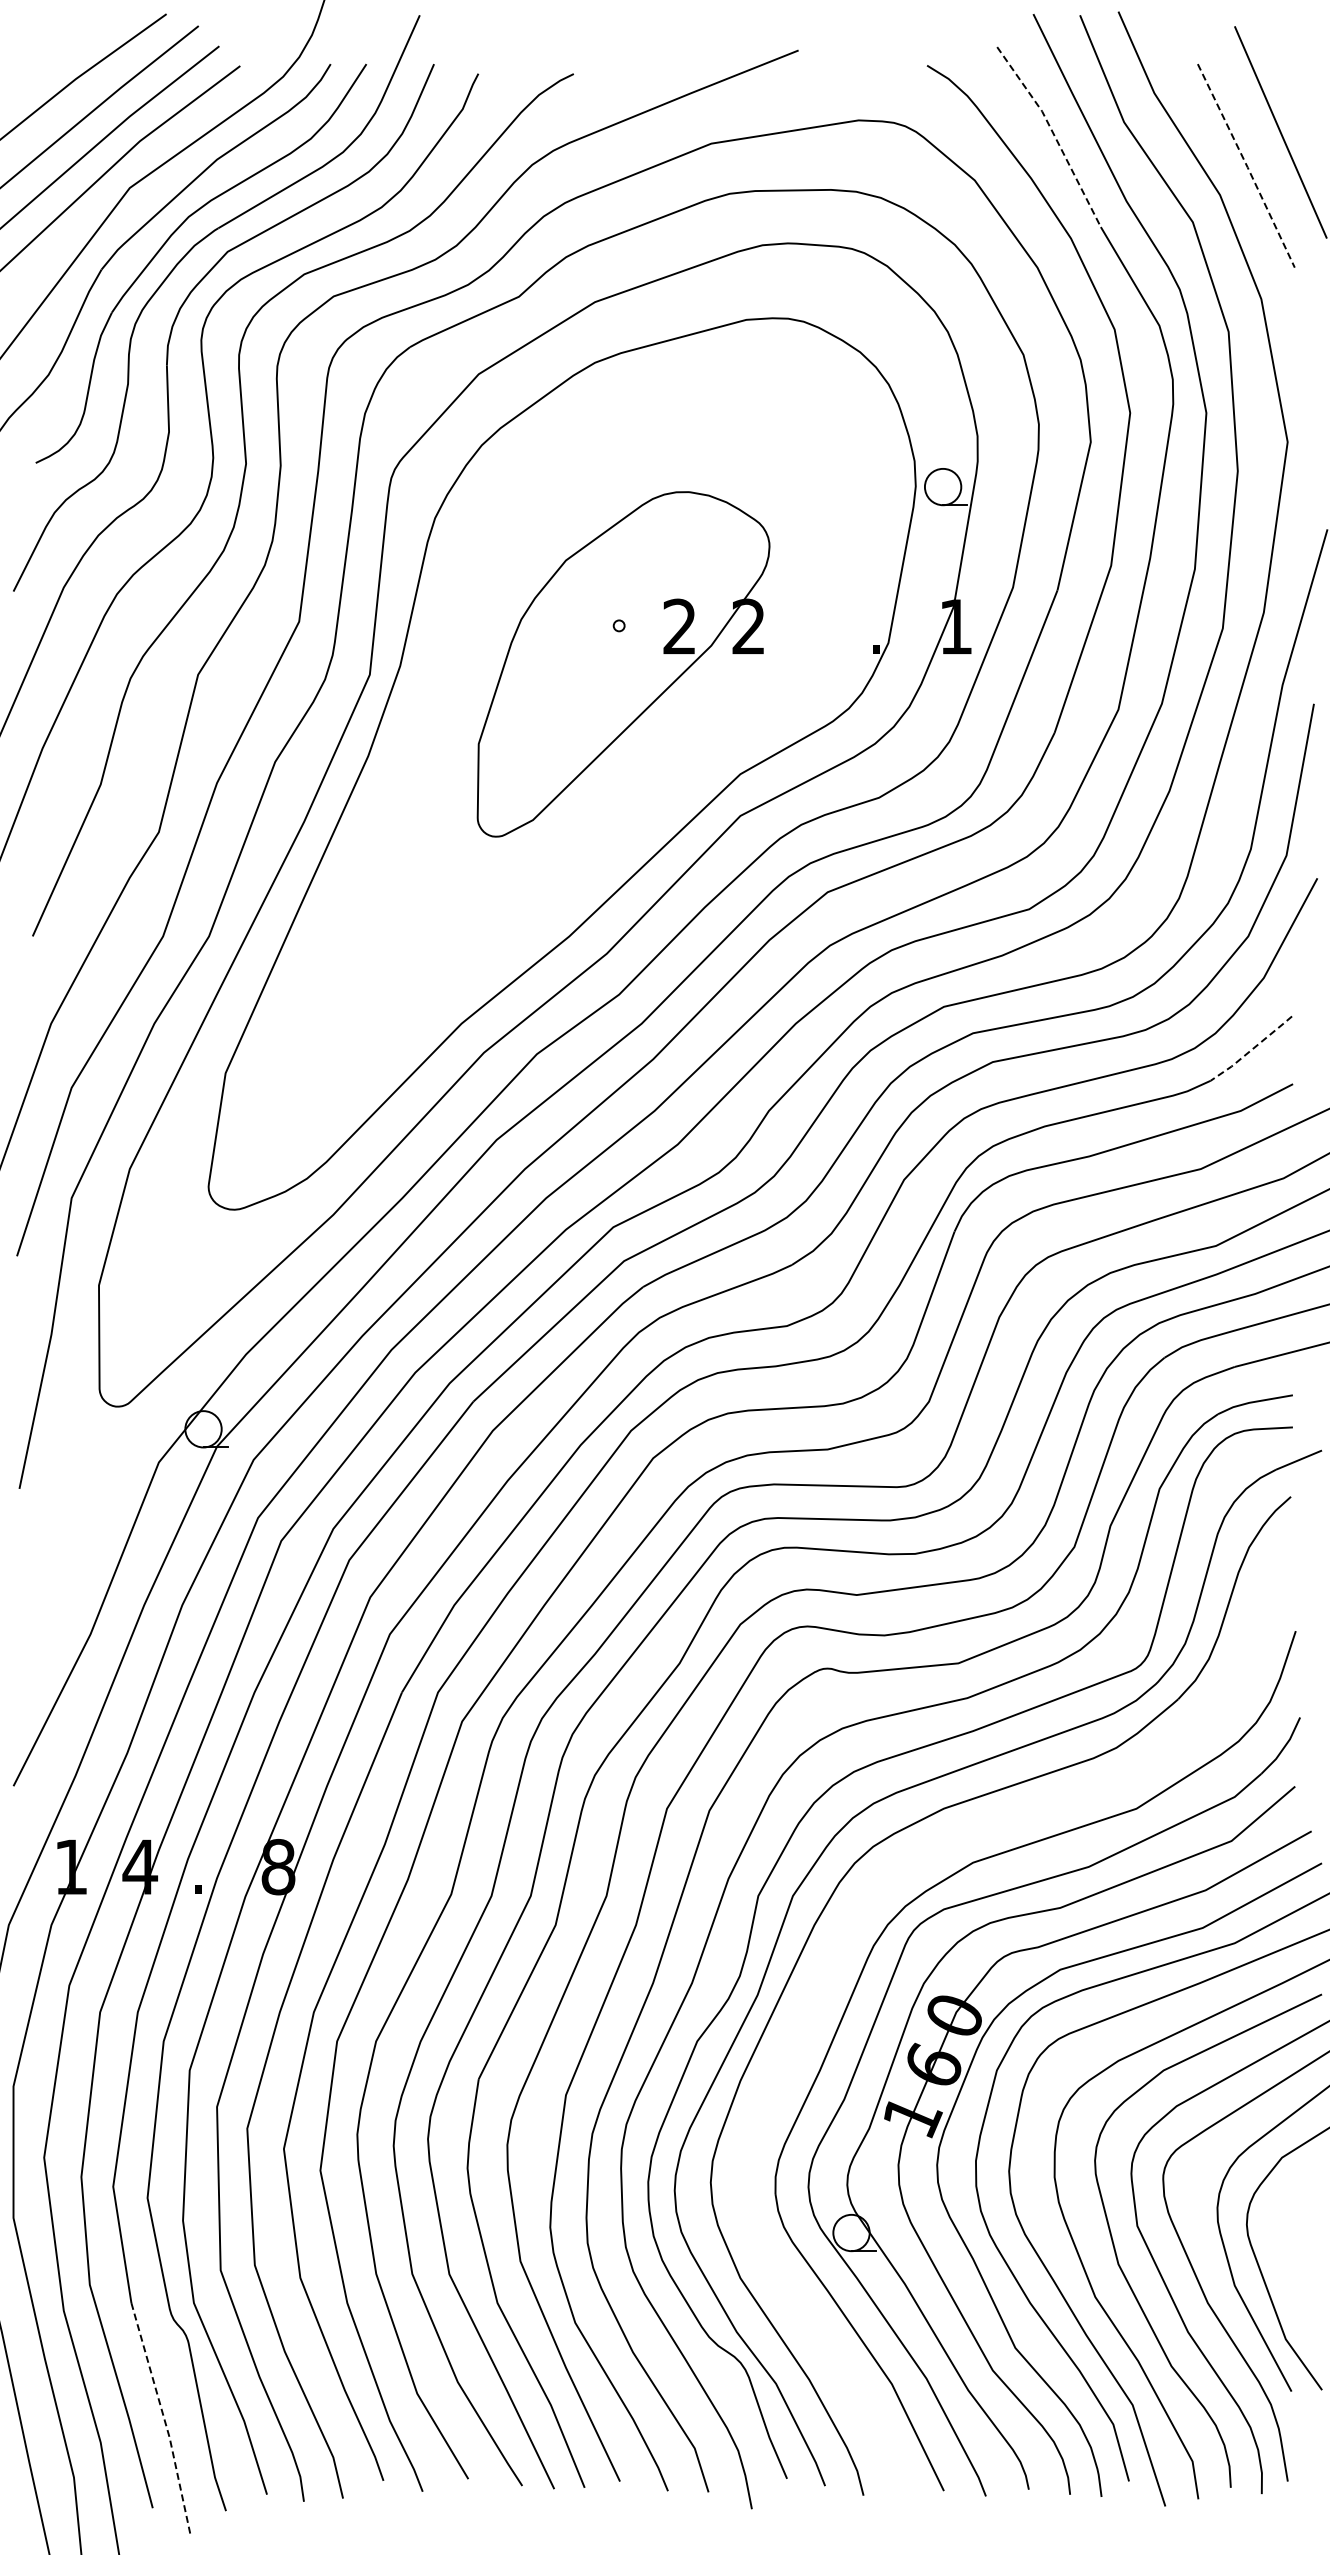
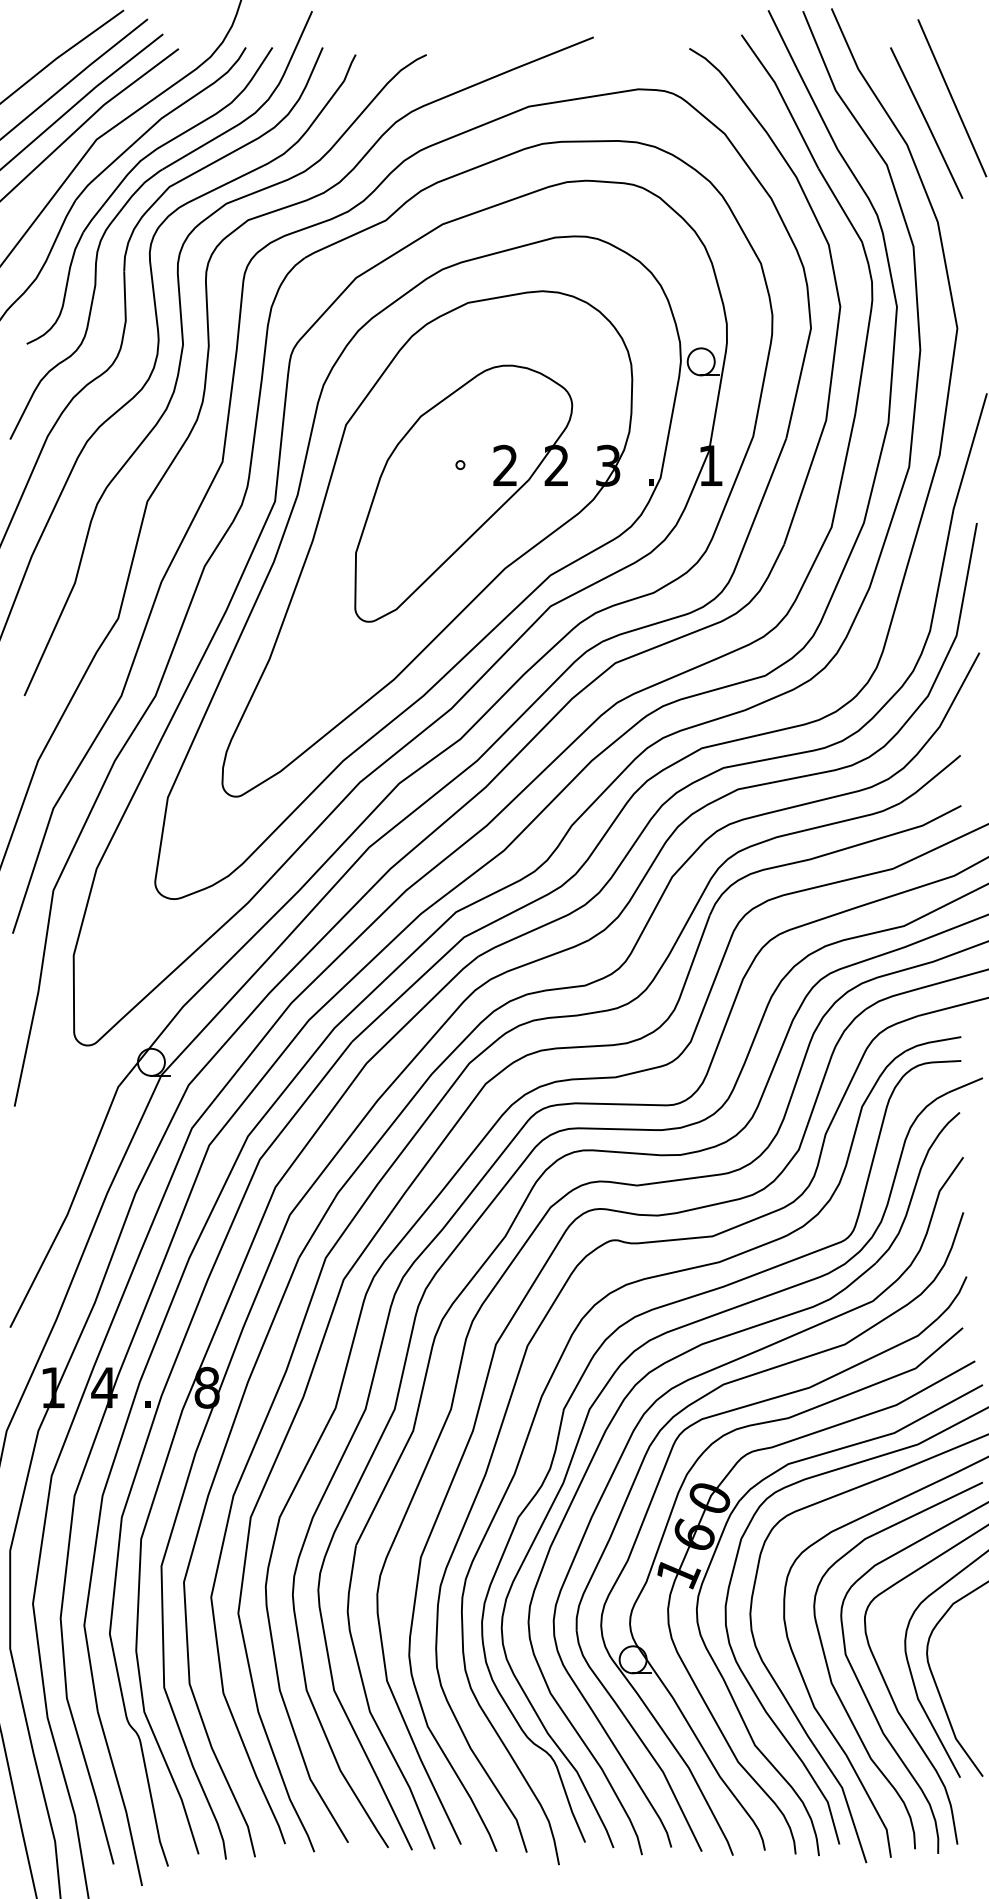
line: (1053, 133) -> (783, 99), dashed -> solid
line: (1247, 166) -> (927, 123), dashed -> solid
part: (574, 731) -> (427, 543), added
line: (1252, 1049) -> (931, 780), dashed -> solid
curve: (950, 1847) -> (706, 1373), added
line: (164, 2420) -> (122, 1799), dashed -> solid

